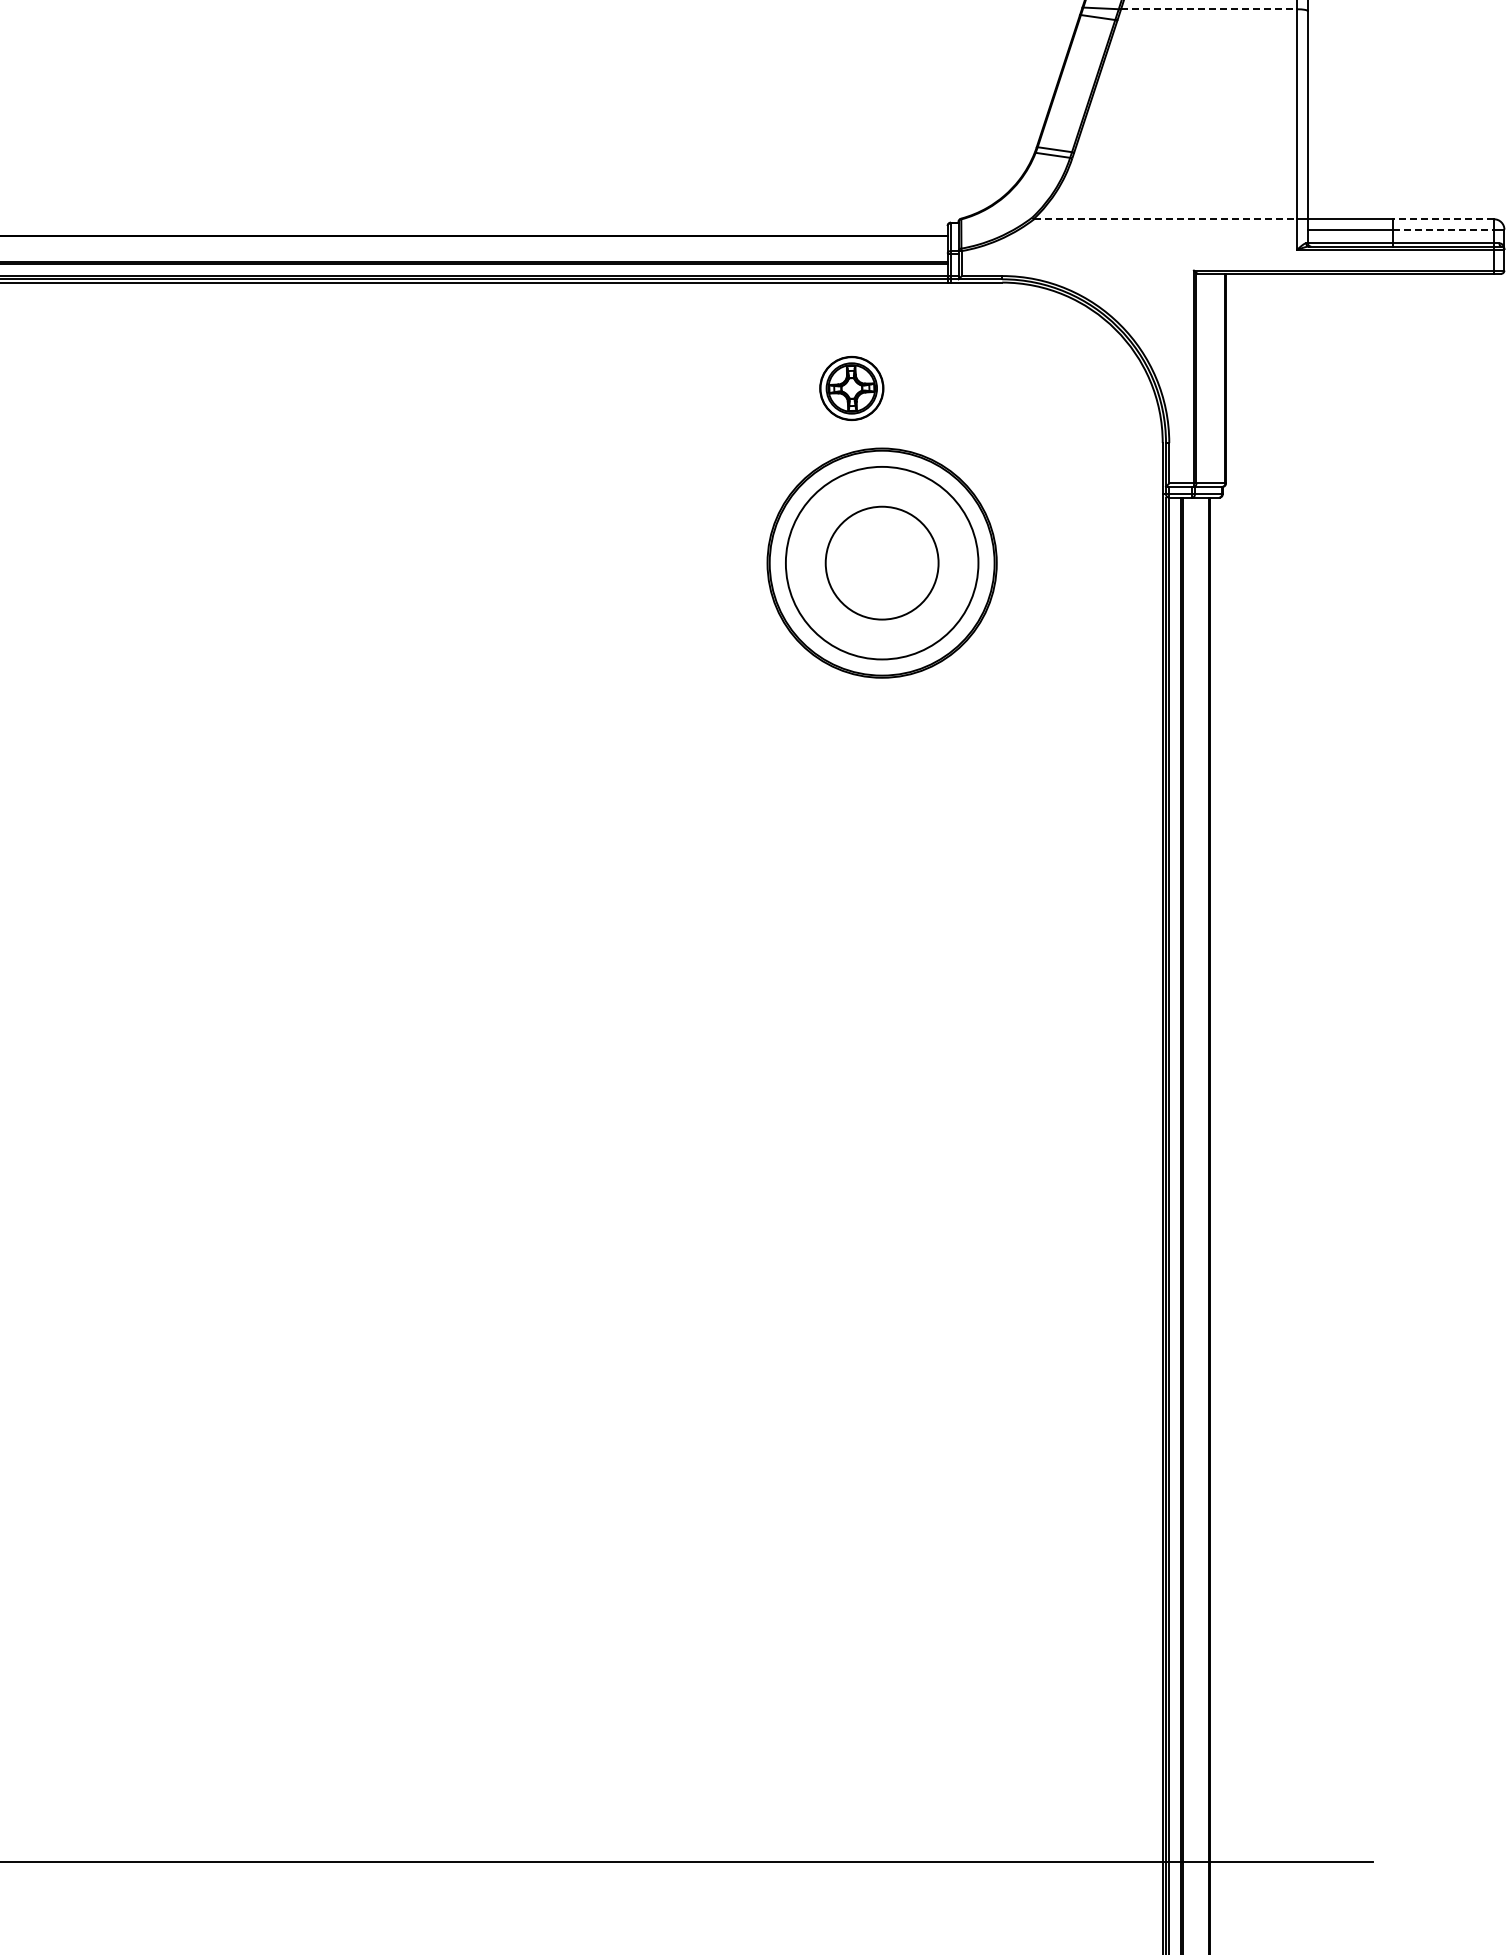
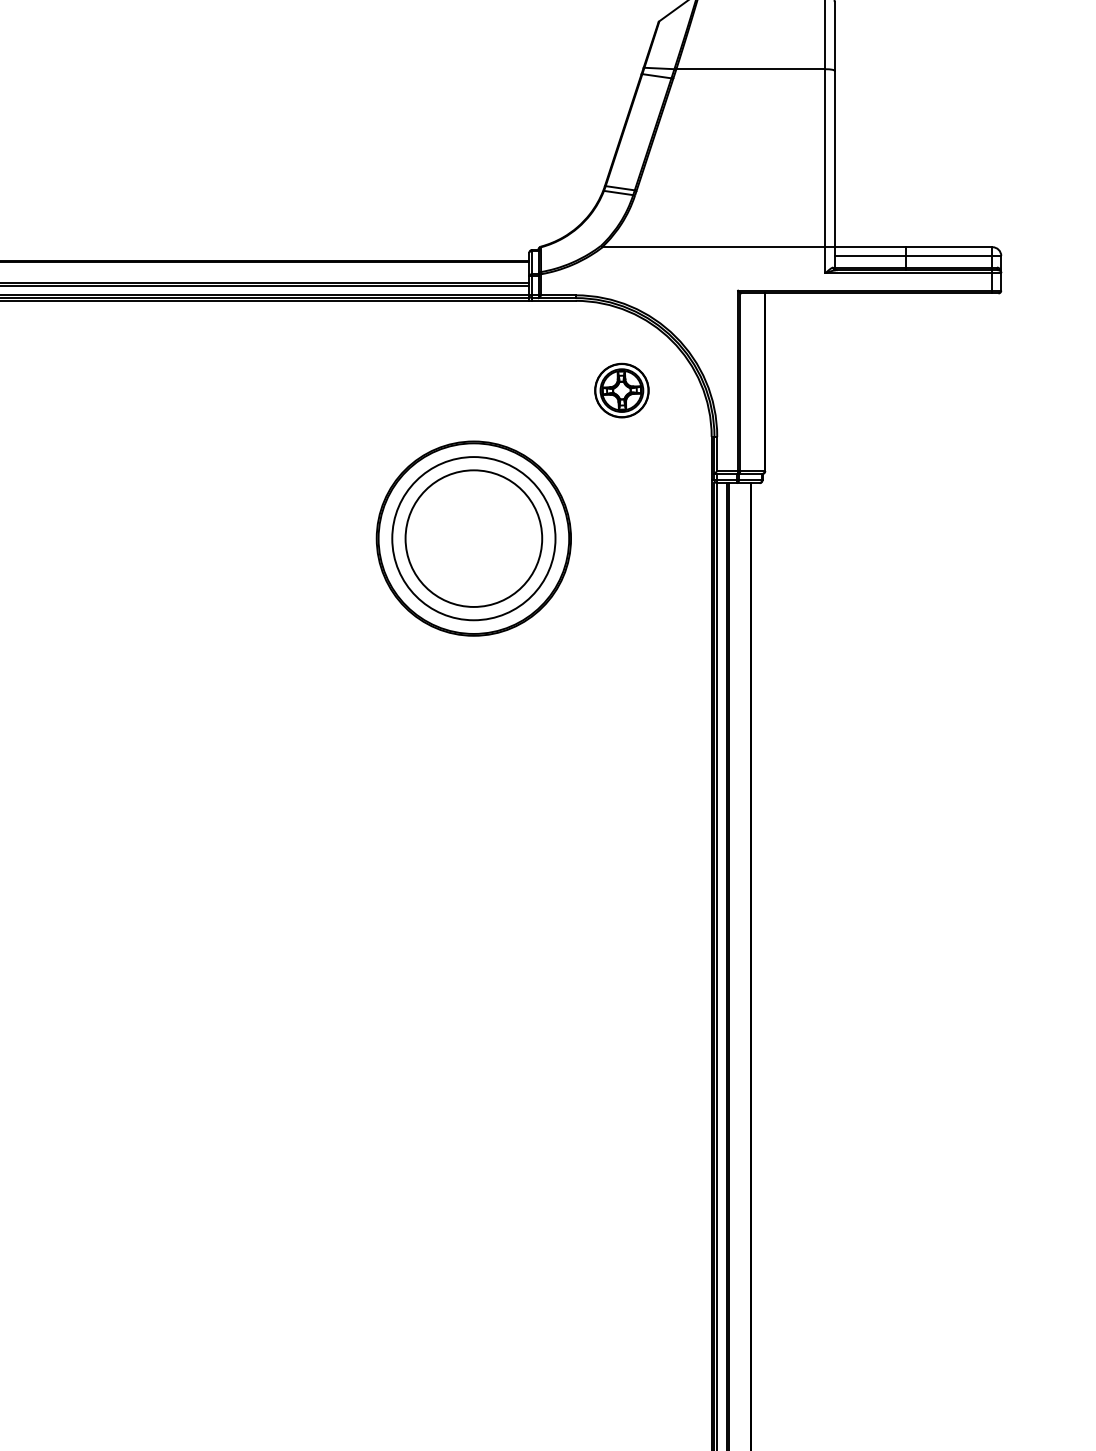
line: (1209, 9) -> (751, 69), dashed -> solid
line: (1166, 219) -> (714, 247), dashed -> solid
line: (1443, 219) -> (949, 247), dashed -> solid
line: (1443, 229) -> (949, 255), dashed -> solid
part: (851, 388) -> (621, 390), moved
circle: (881, 562) -> (473, 538), size x1.43

